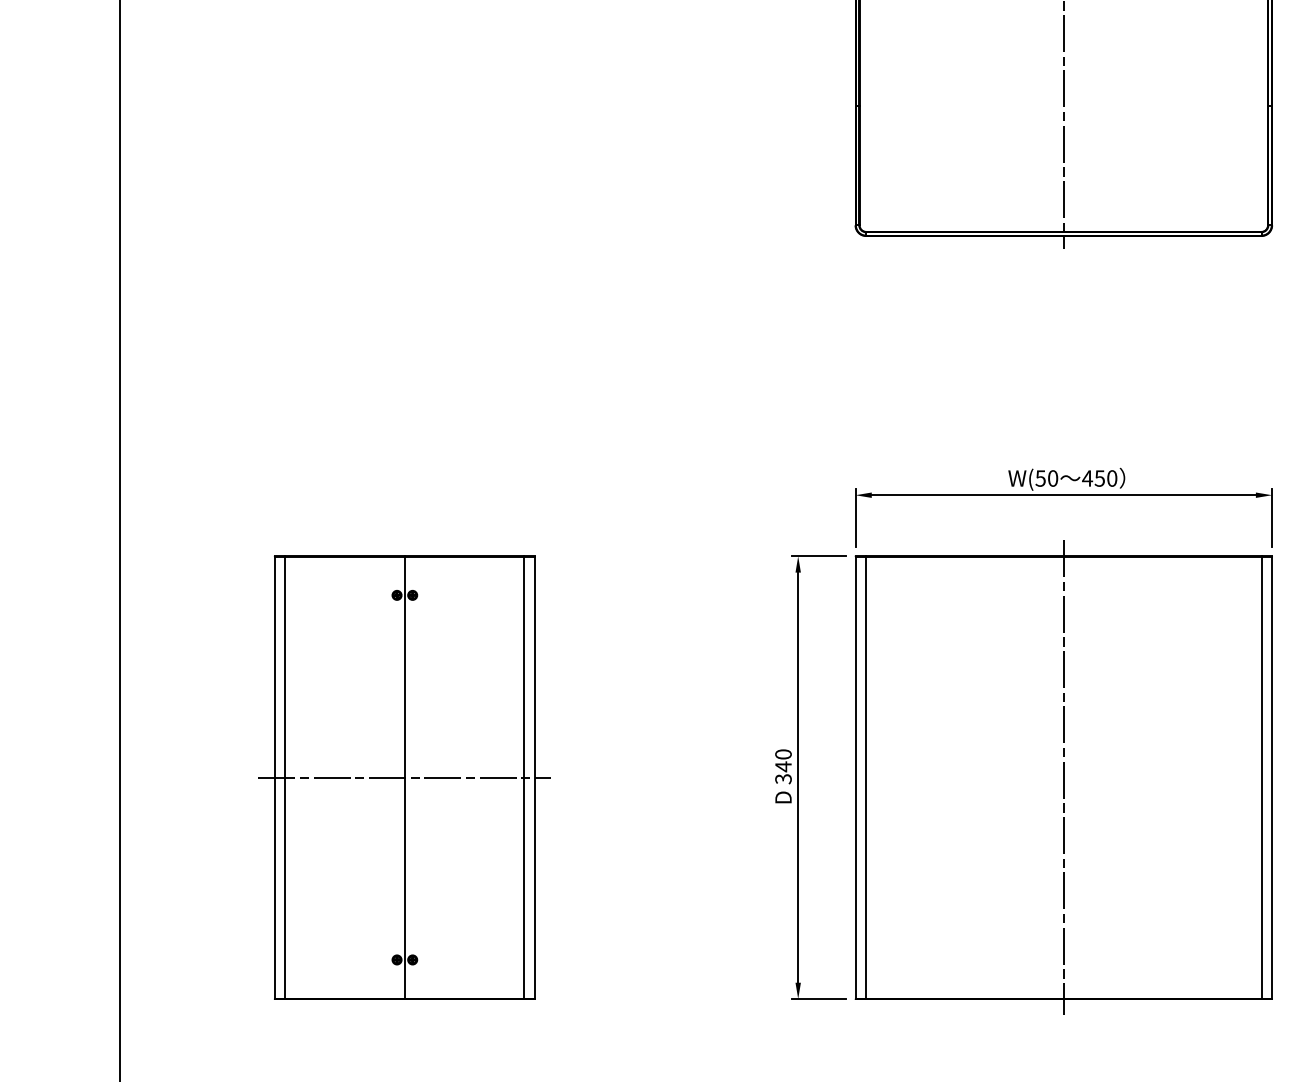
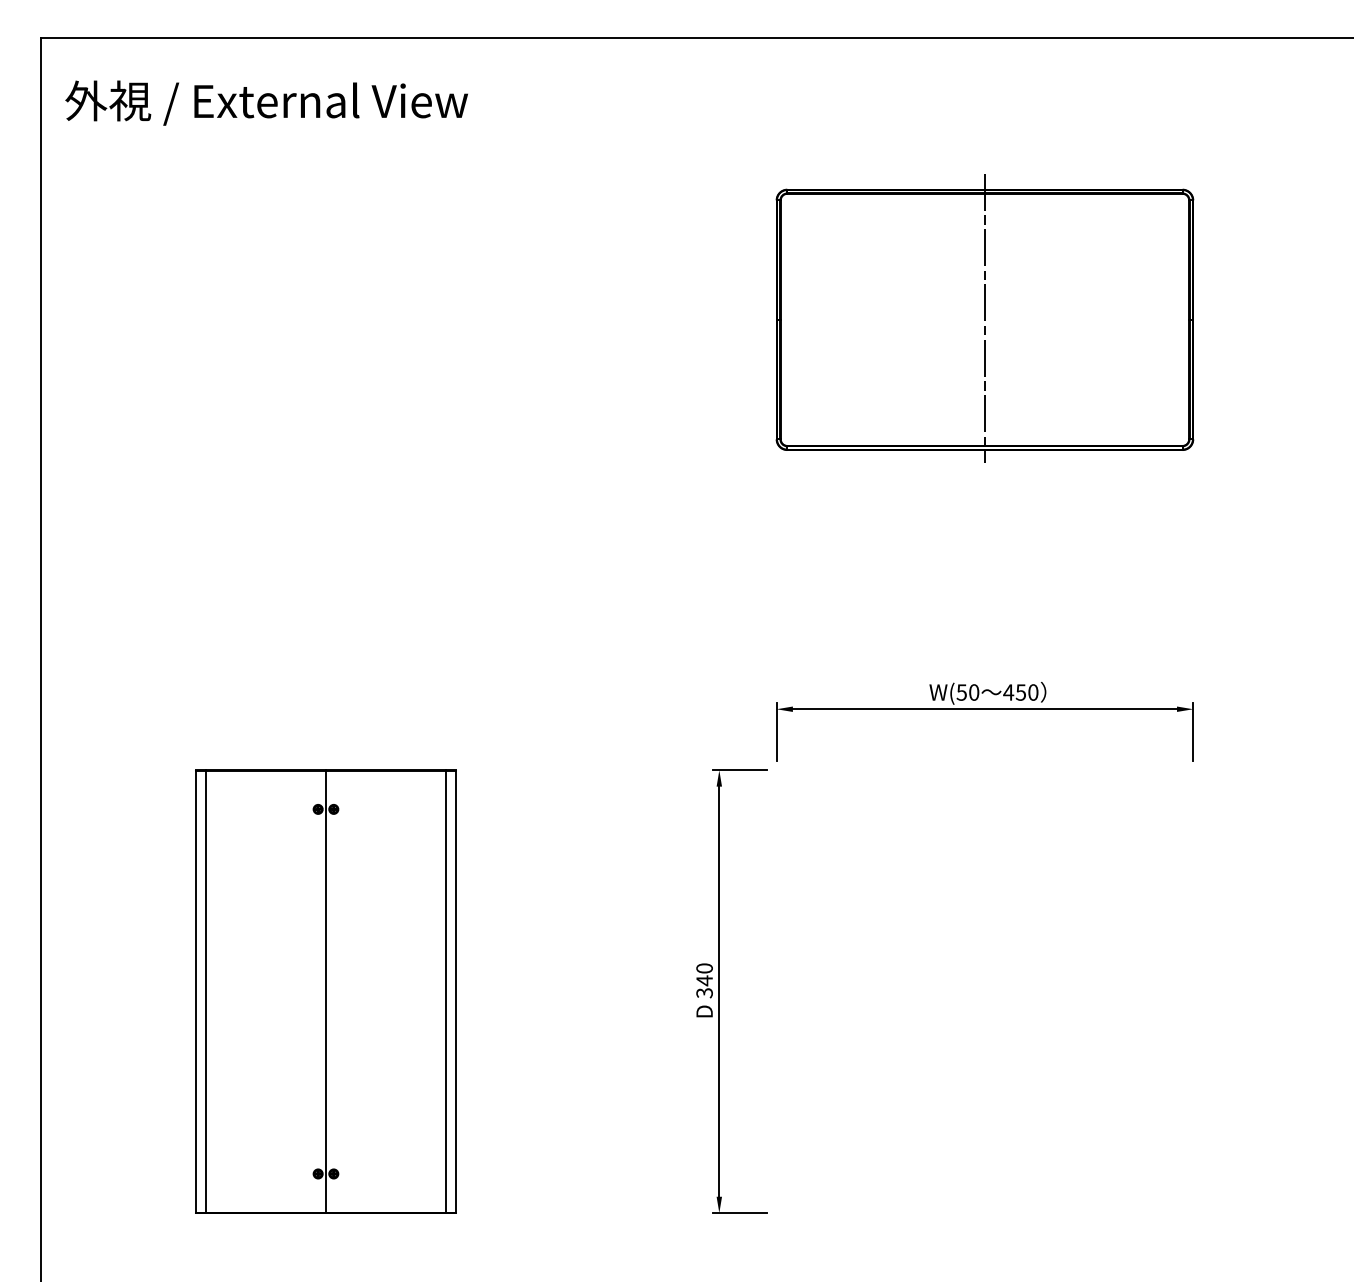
line: (404, 777) -> (325, 991), removed
part: (1063, 777) -> (984, 991), removed

